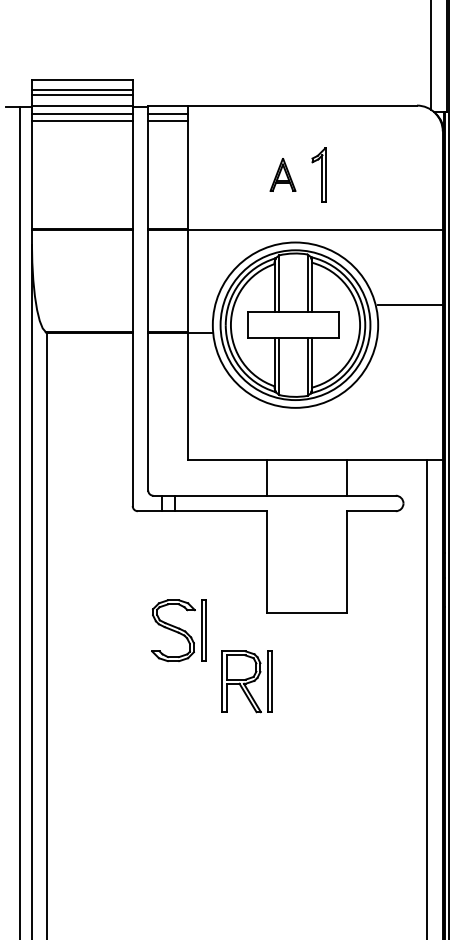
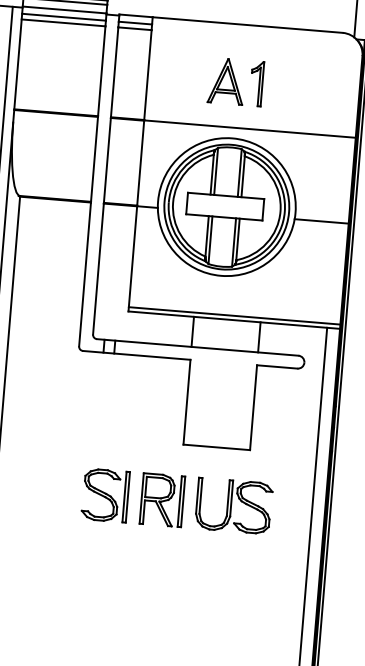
part: (282, 174) -> (226, 80), size x1.67
line: (409, 304) -> (321, 220), moved
line: (315, 454) -> (234, 315), added
part: (178, 630) -> (105, 495), moved
part: (333, 681) -> (234, 505), added

